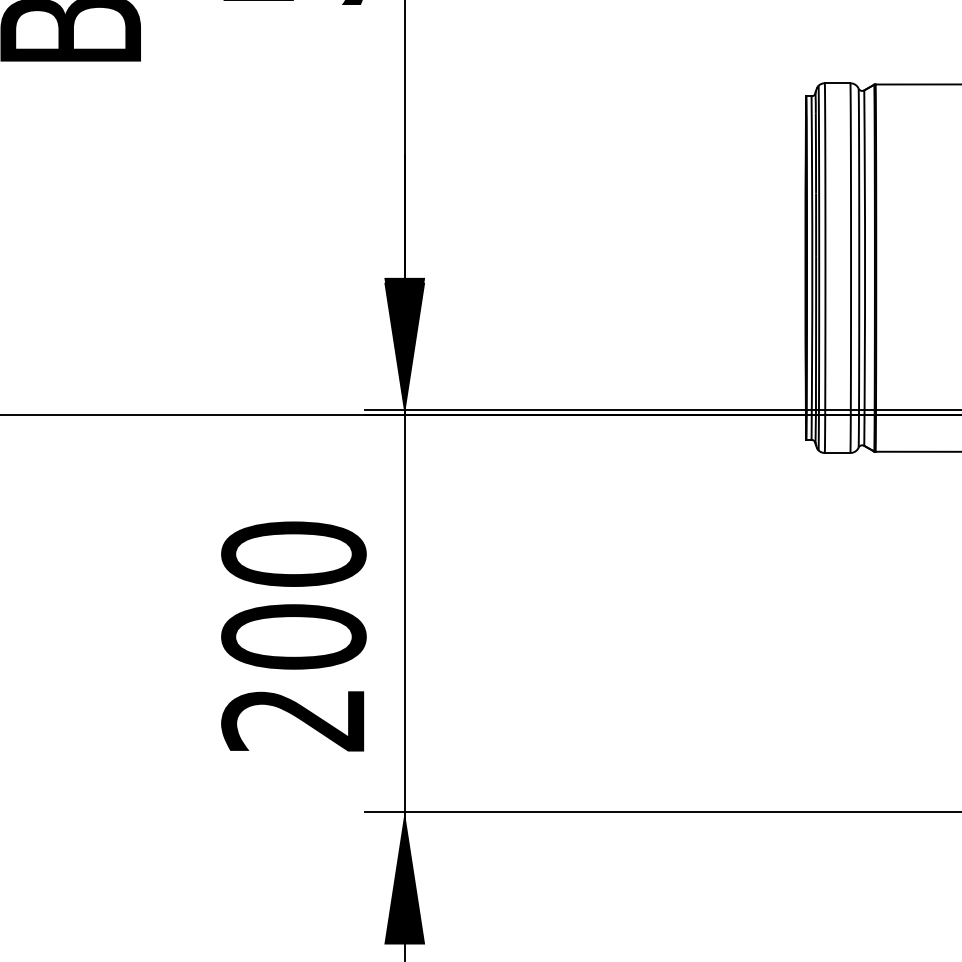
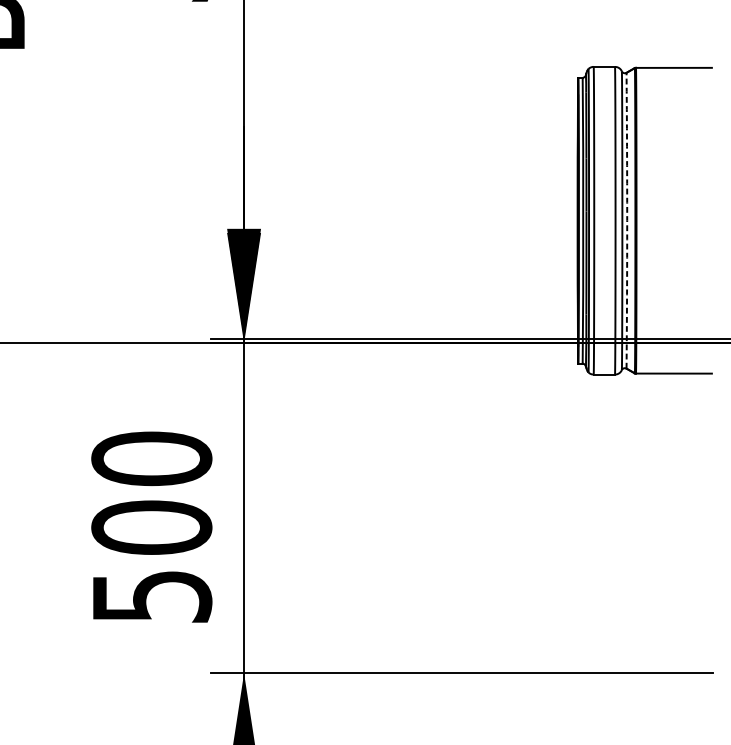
arc: (865, 268) -> (627, 221), solid -> dashed
text: (293, 720) -> (151, 597), 200 -> 500

